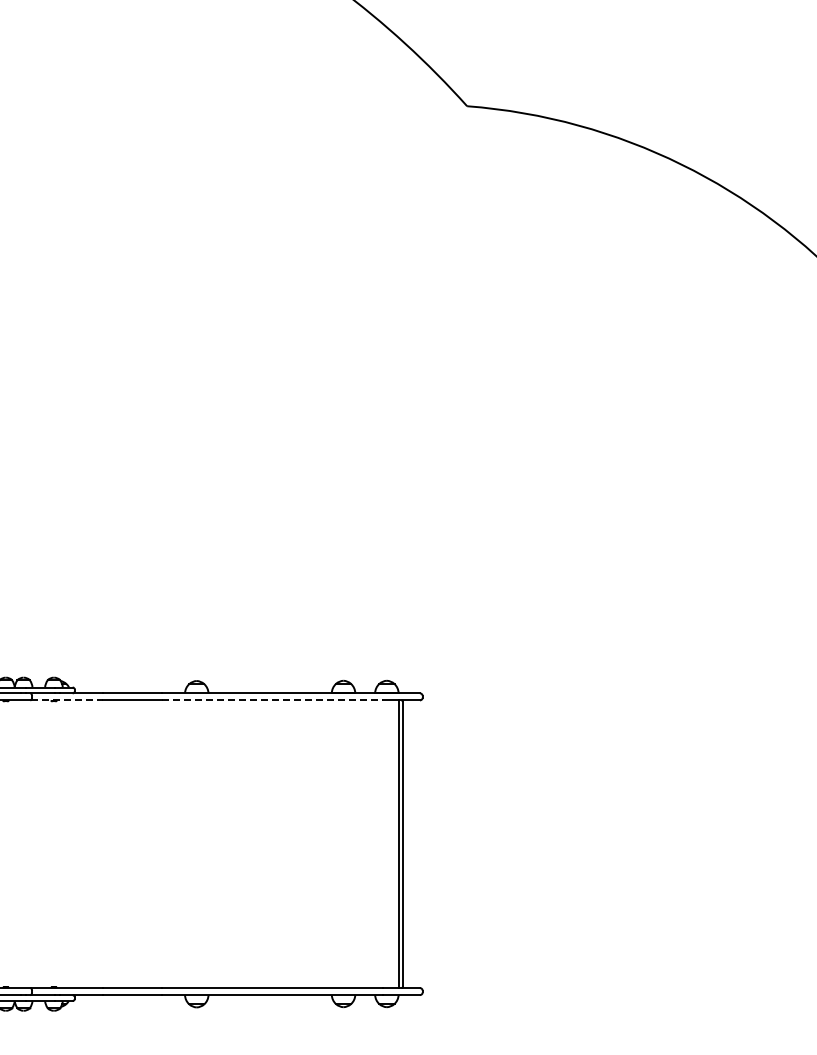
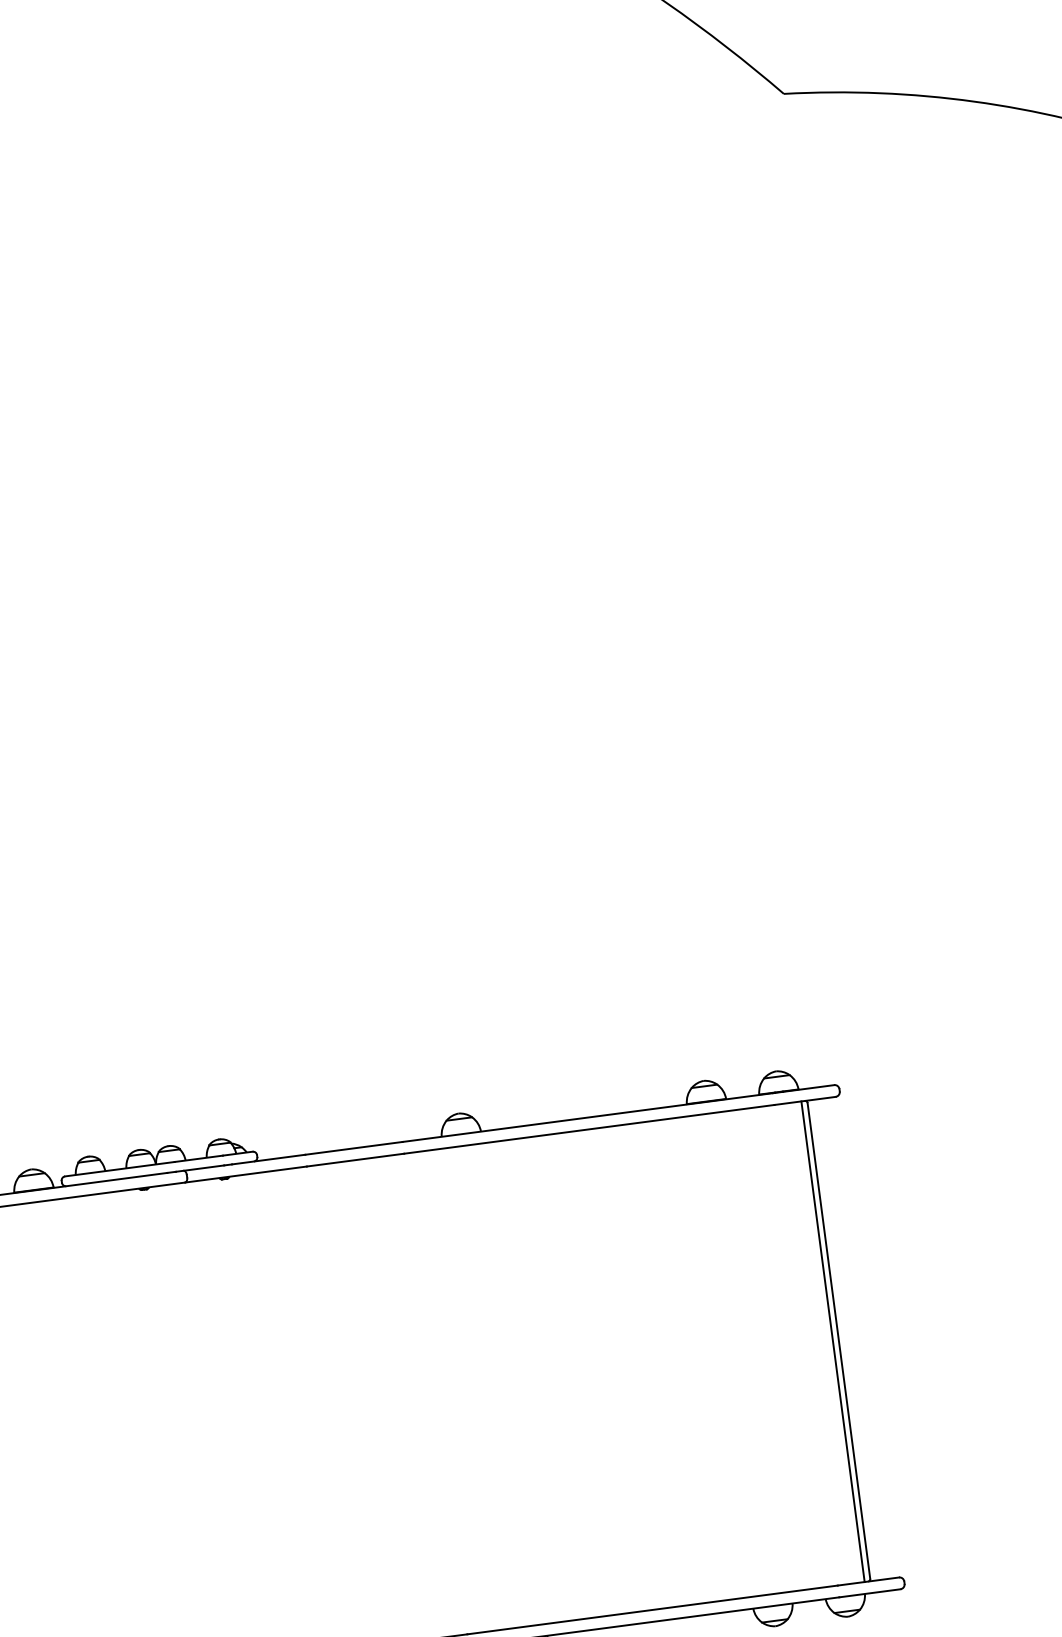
line: (67, 700) -> (246, 1174), dashed -> solid
line: (272, 700) -> (589, 1129), dashed -> solid

